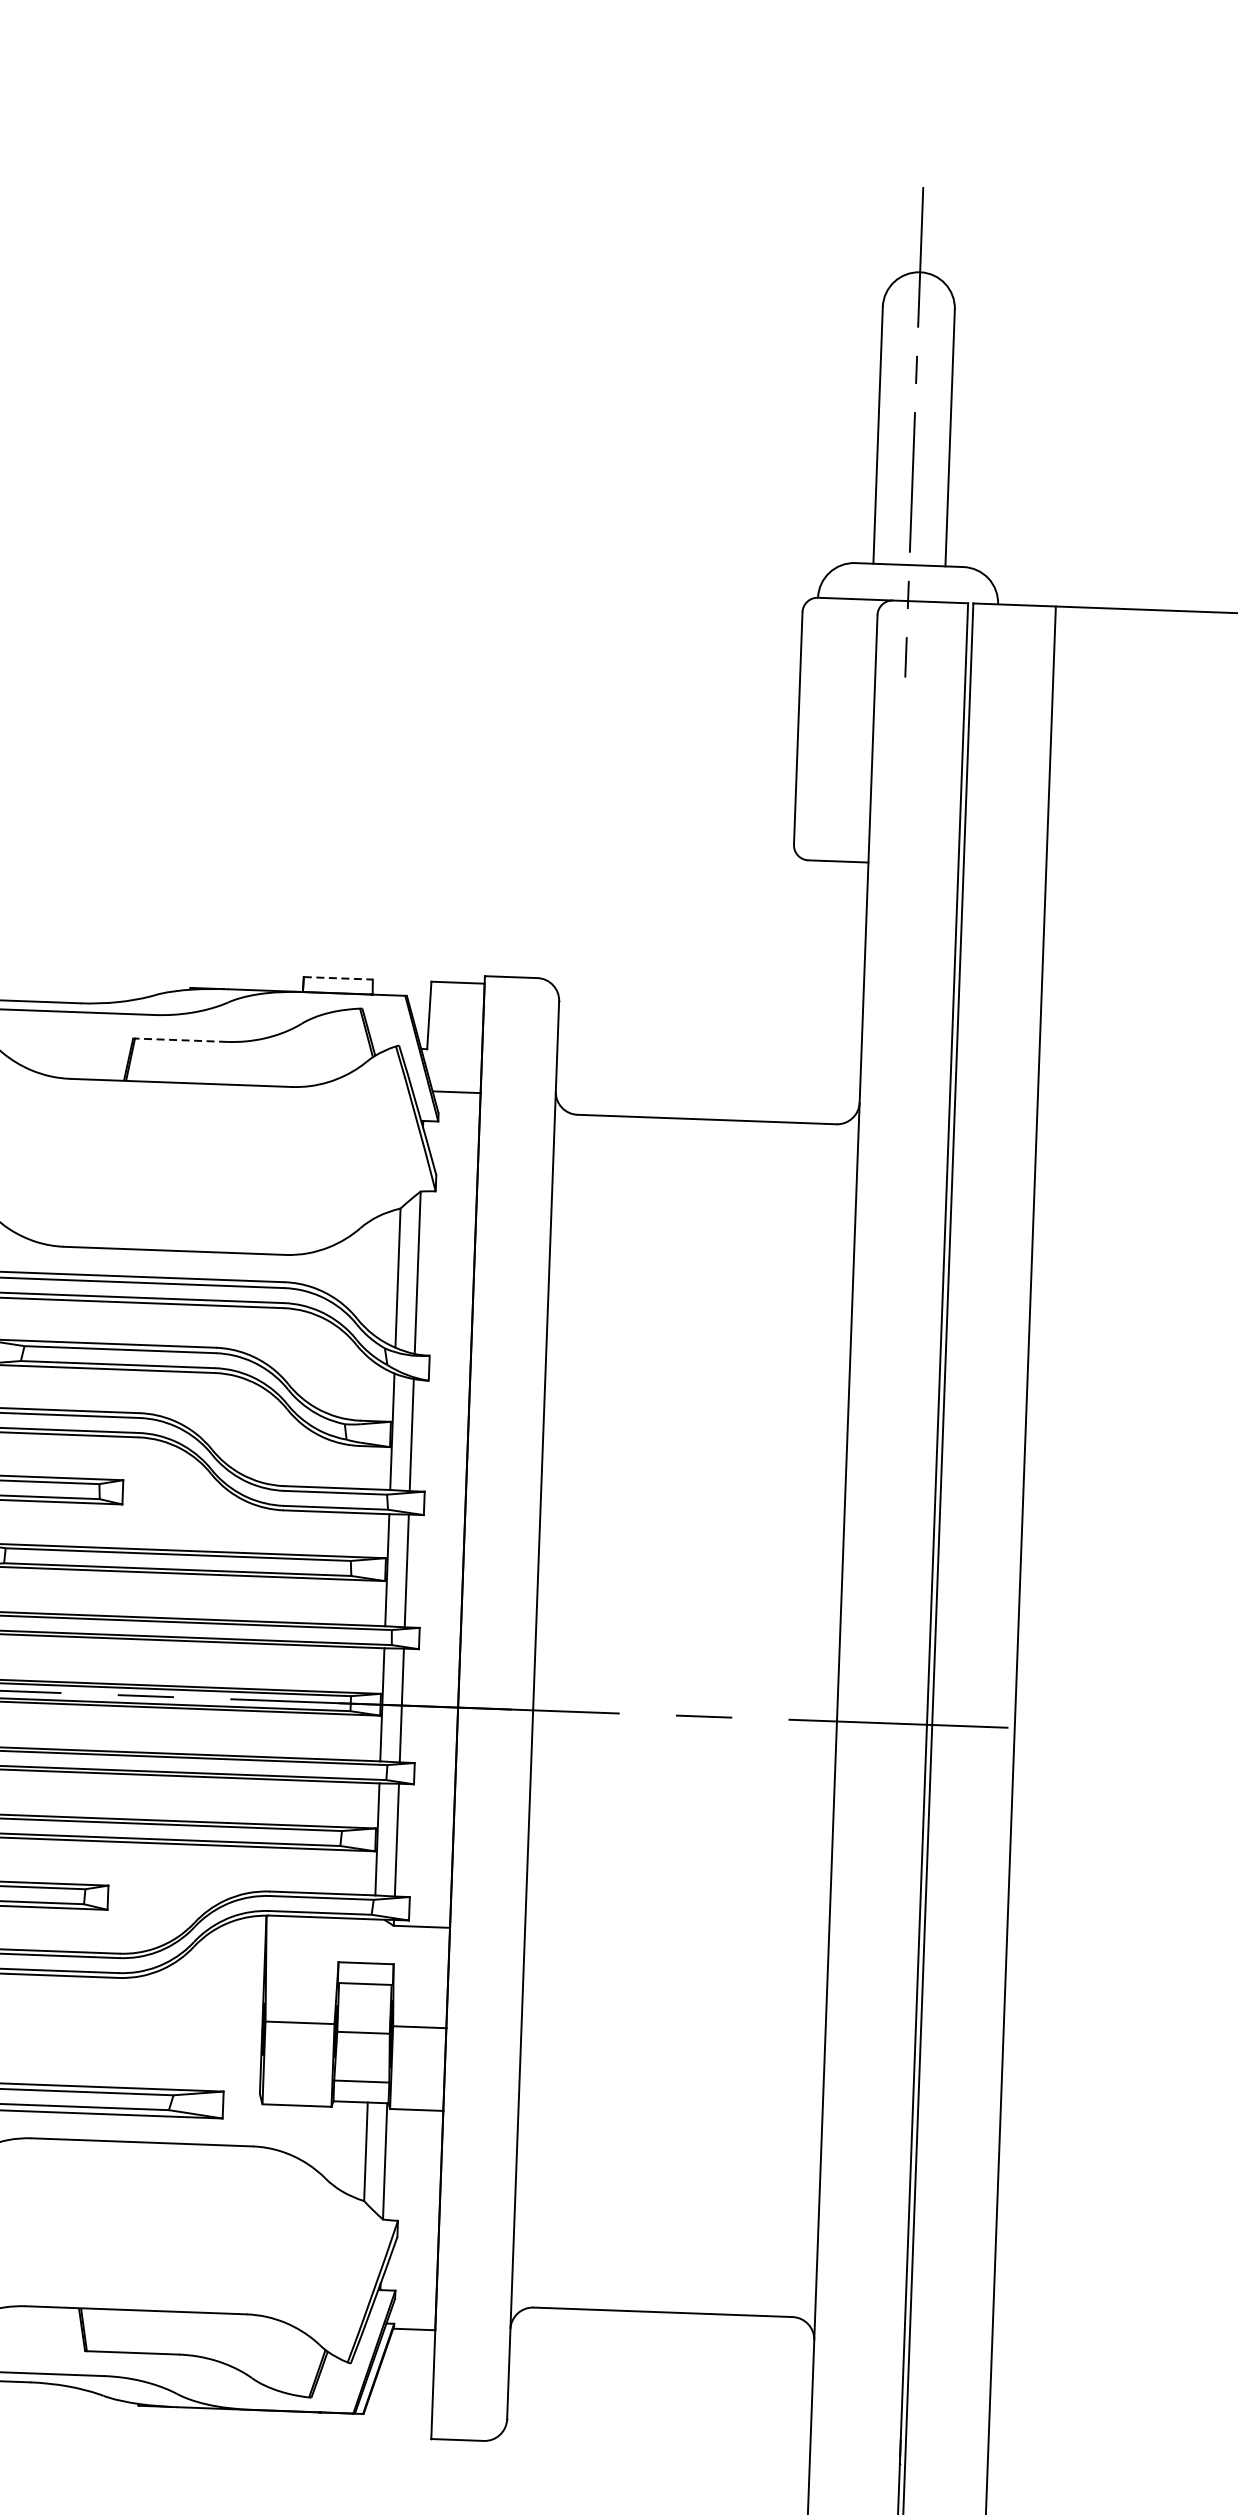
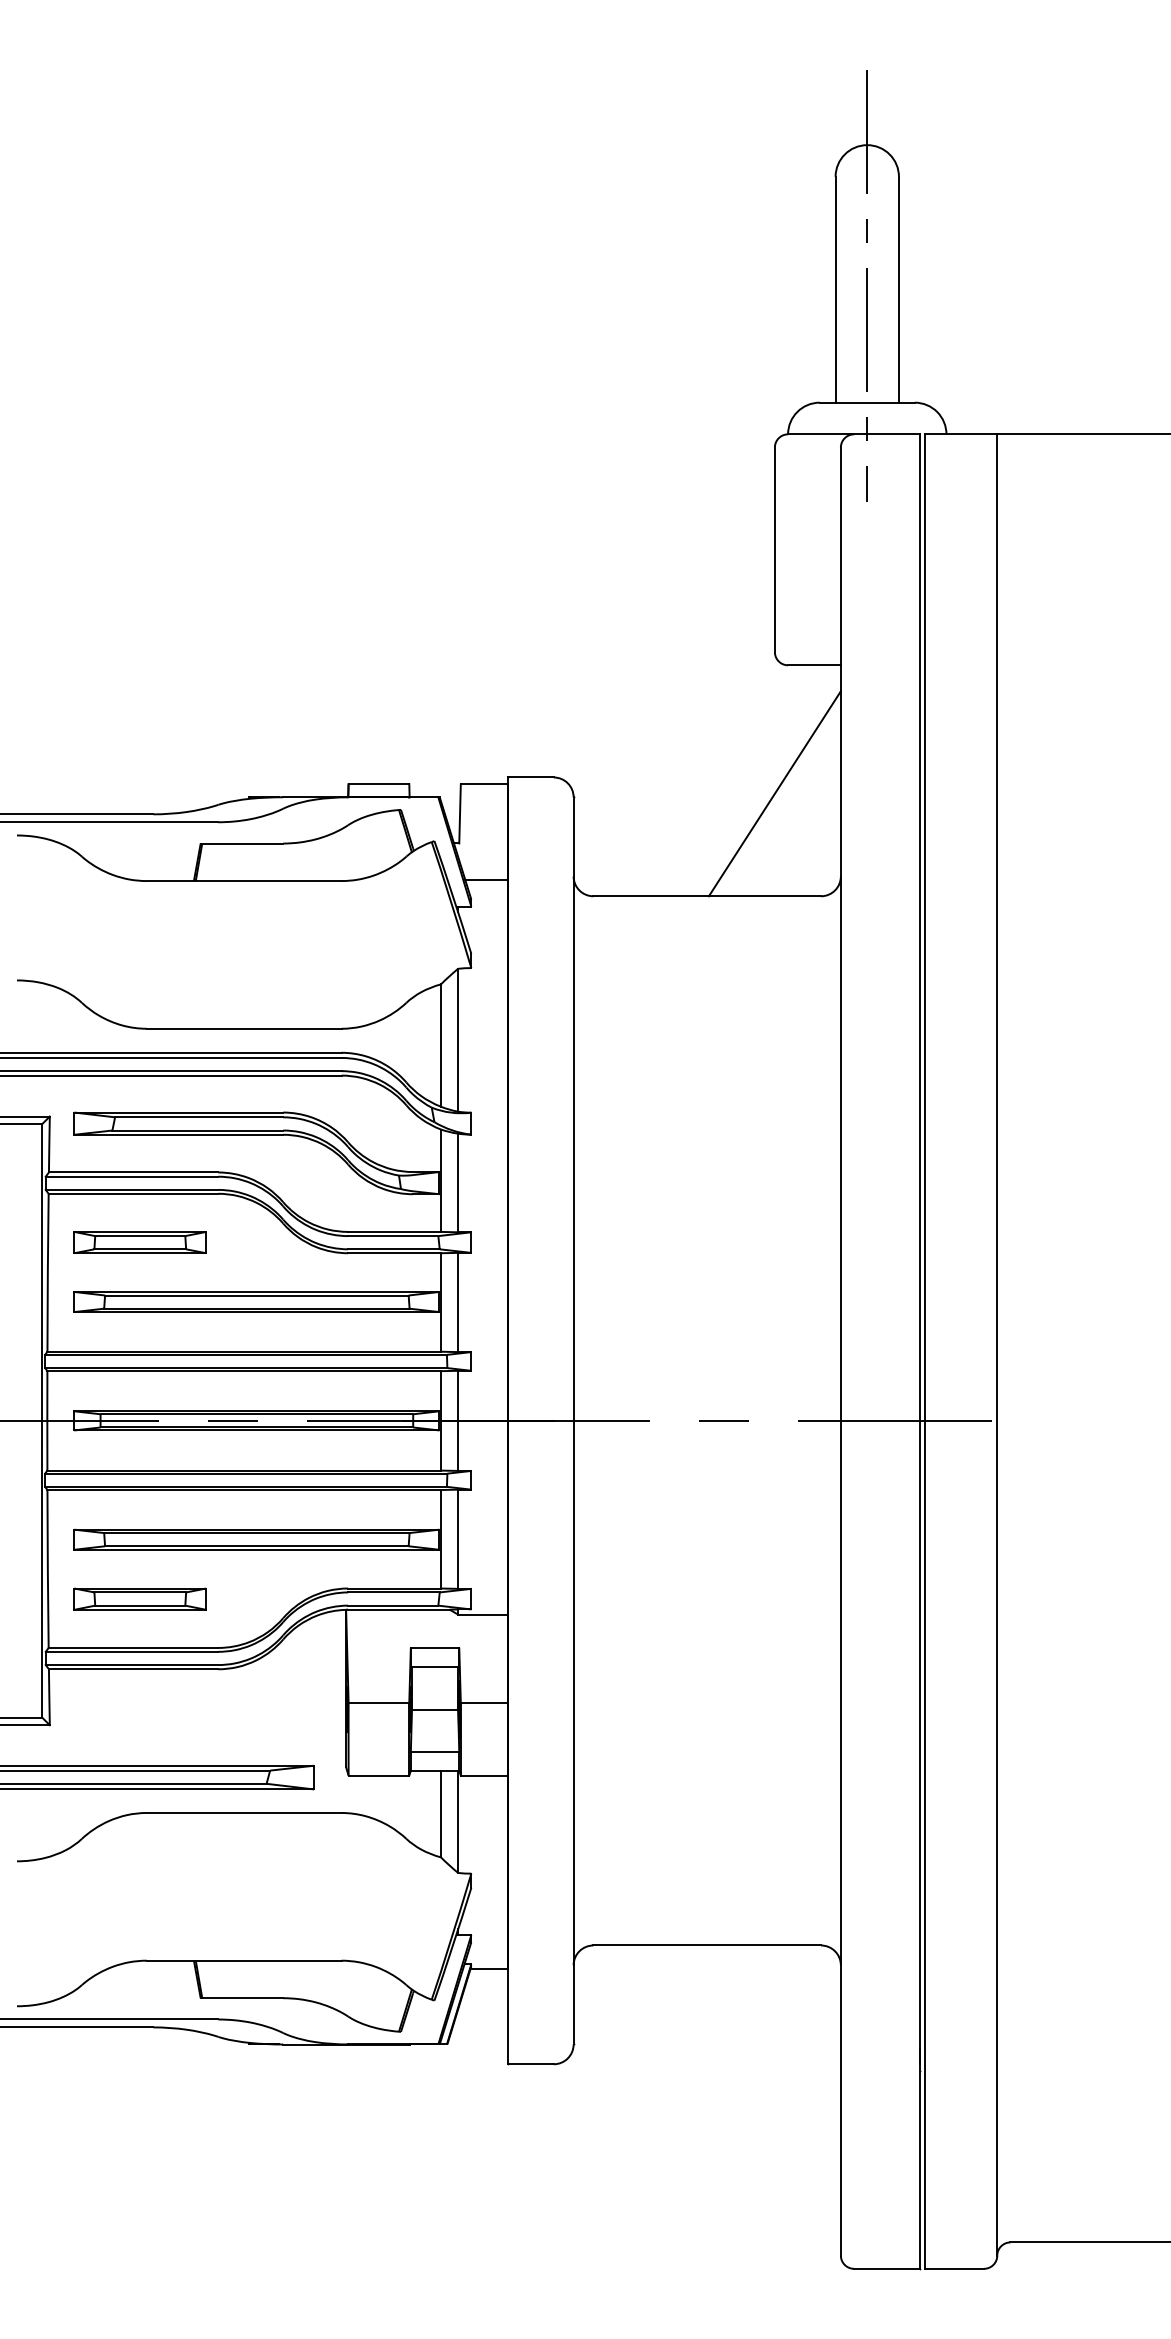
line: (338, 978) -> (379, 784), dashed -> solid
line: (787, 1005) -> (774, 793), added
line: (180, 1040) -> (242, 843), dashed -> solid

